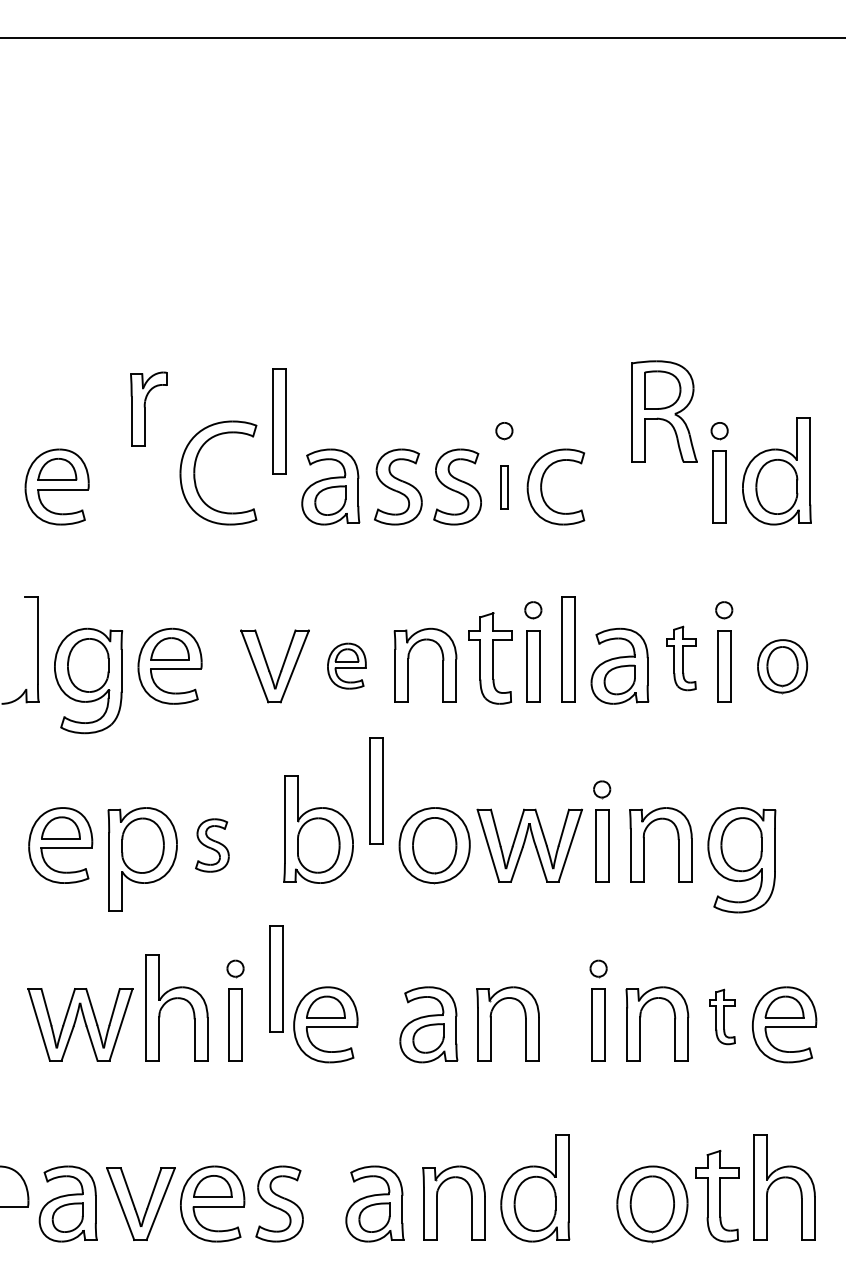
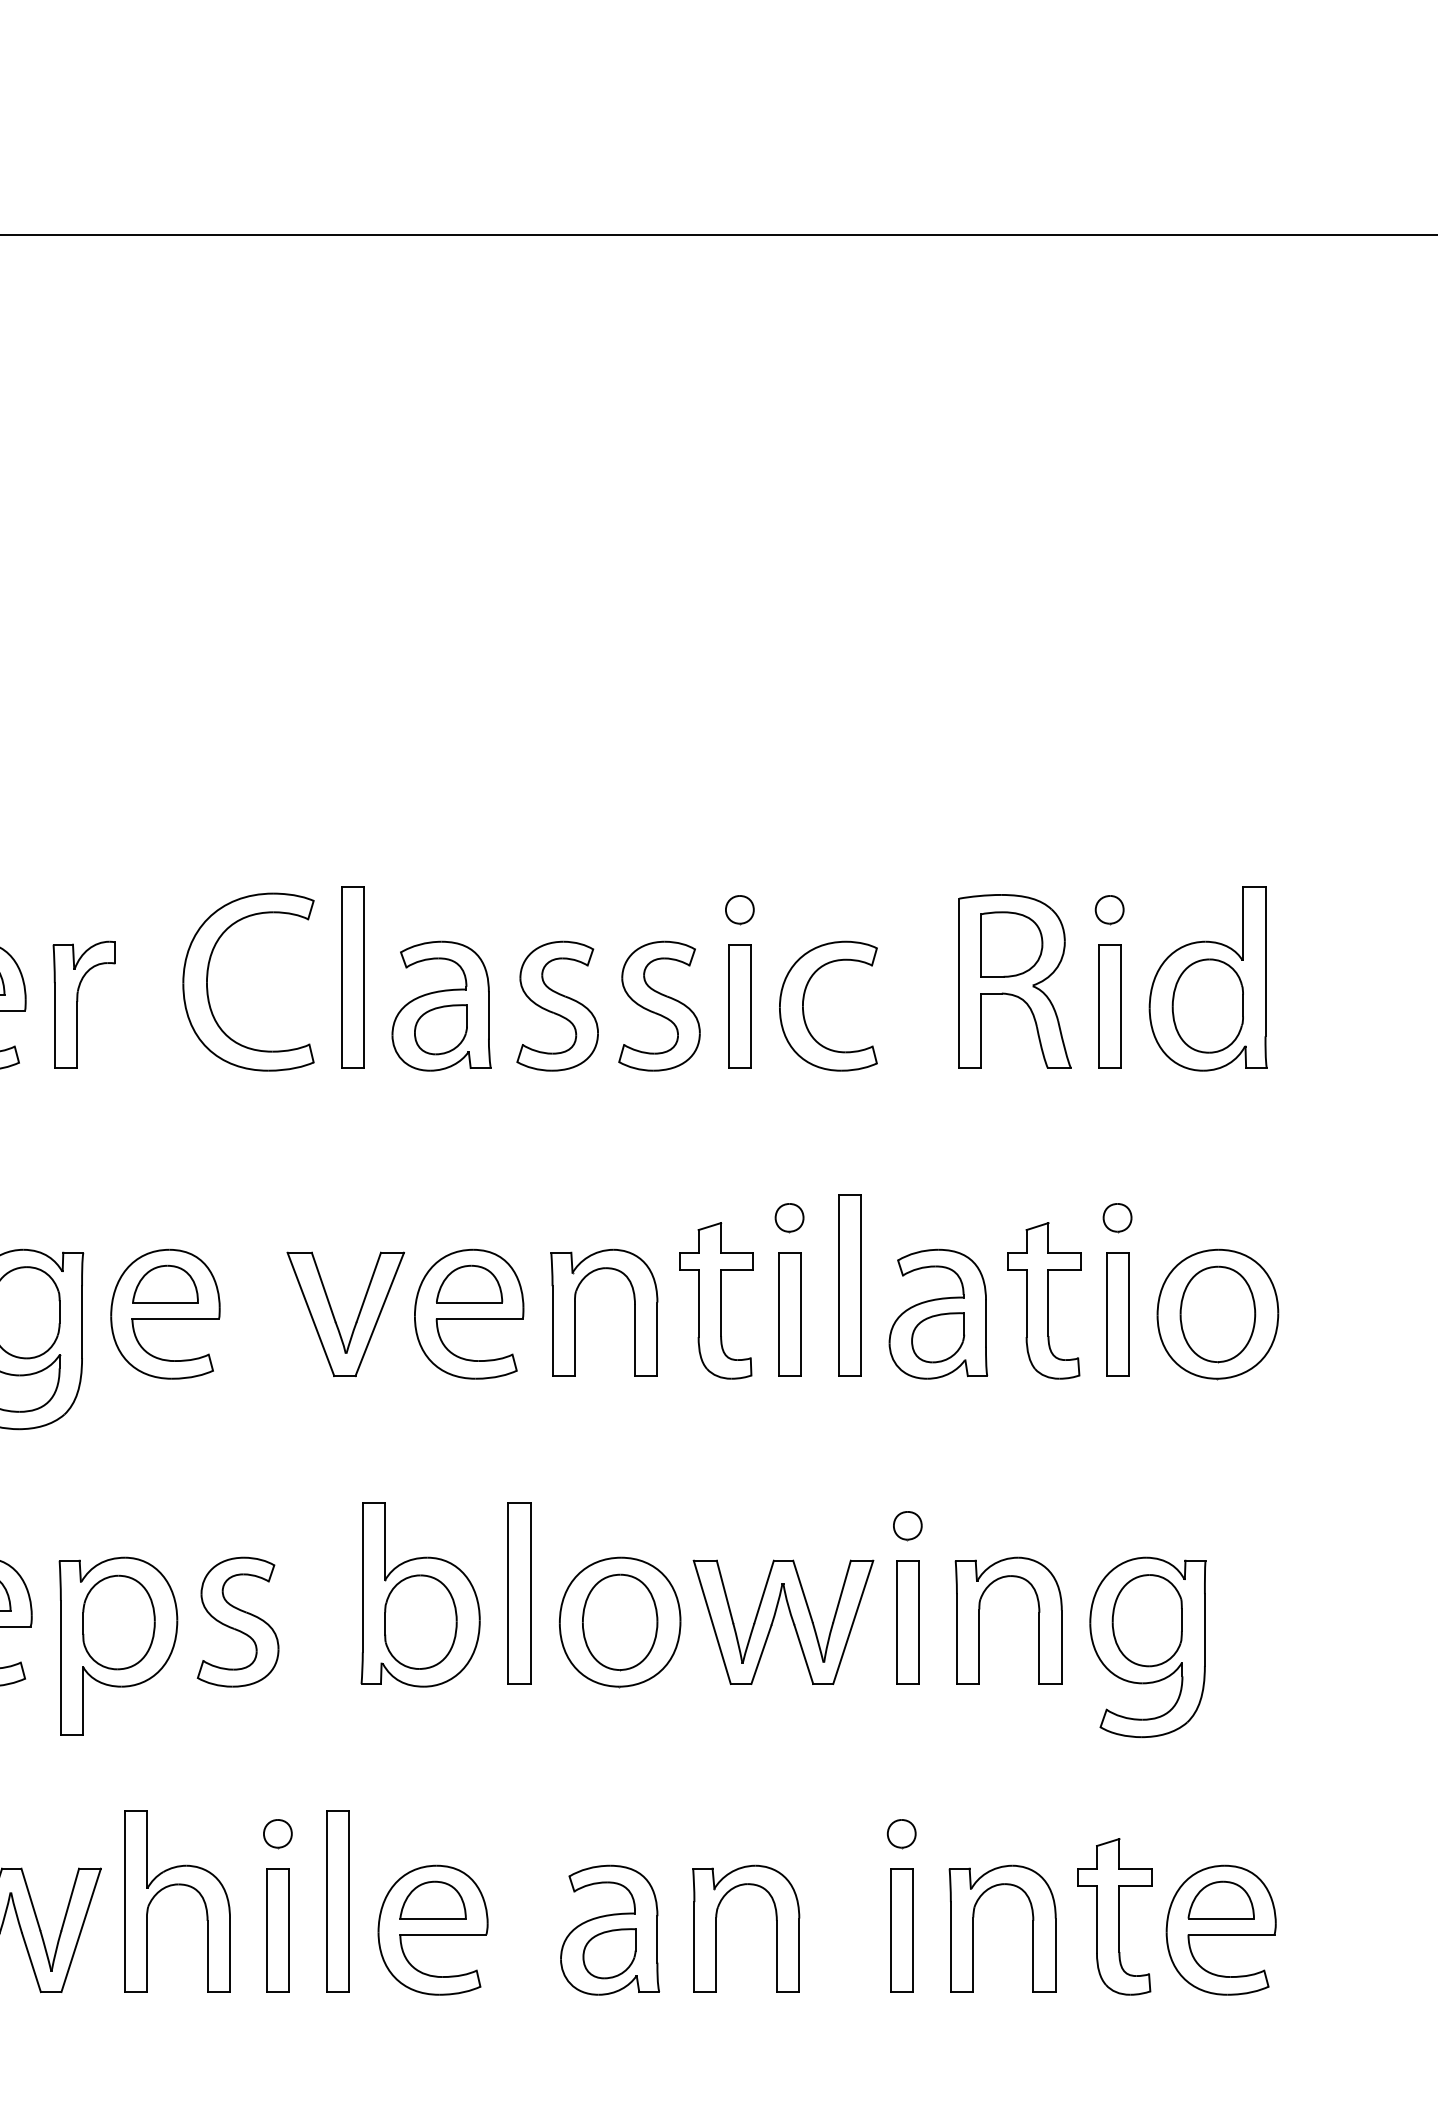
part: (148, 408) -> (83, 1003), moved
part: (664, 411) -> (1014, 981), moved
part: (279, 421) -> (353, 977), moved
part: (504, 486) -> (740, 1005), size x1.67
part: (681, 658) -> (1044, 1300), size x1.43
part: (346, 665) -> (468, 1312), size x1.67
part: (782, 666) -> (1217, 1314), size x1.43
part: (376, 790) -> (520, 1592), moved
part: (212, 845) -> (238, 1622), size x1.43
part: (276, 978) -> (337, 1900), moved
part: (722, 1016) -> (1114, 1915), size x1.67

